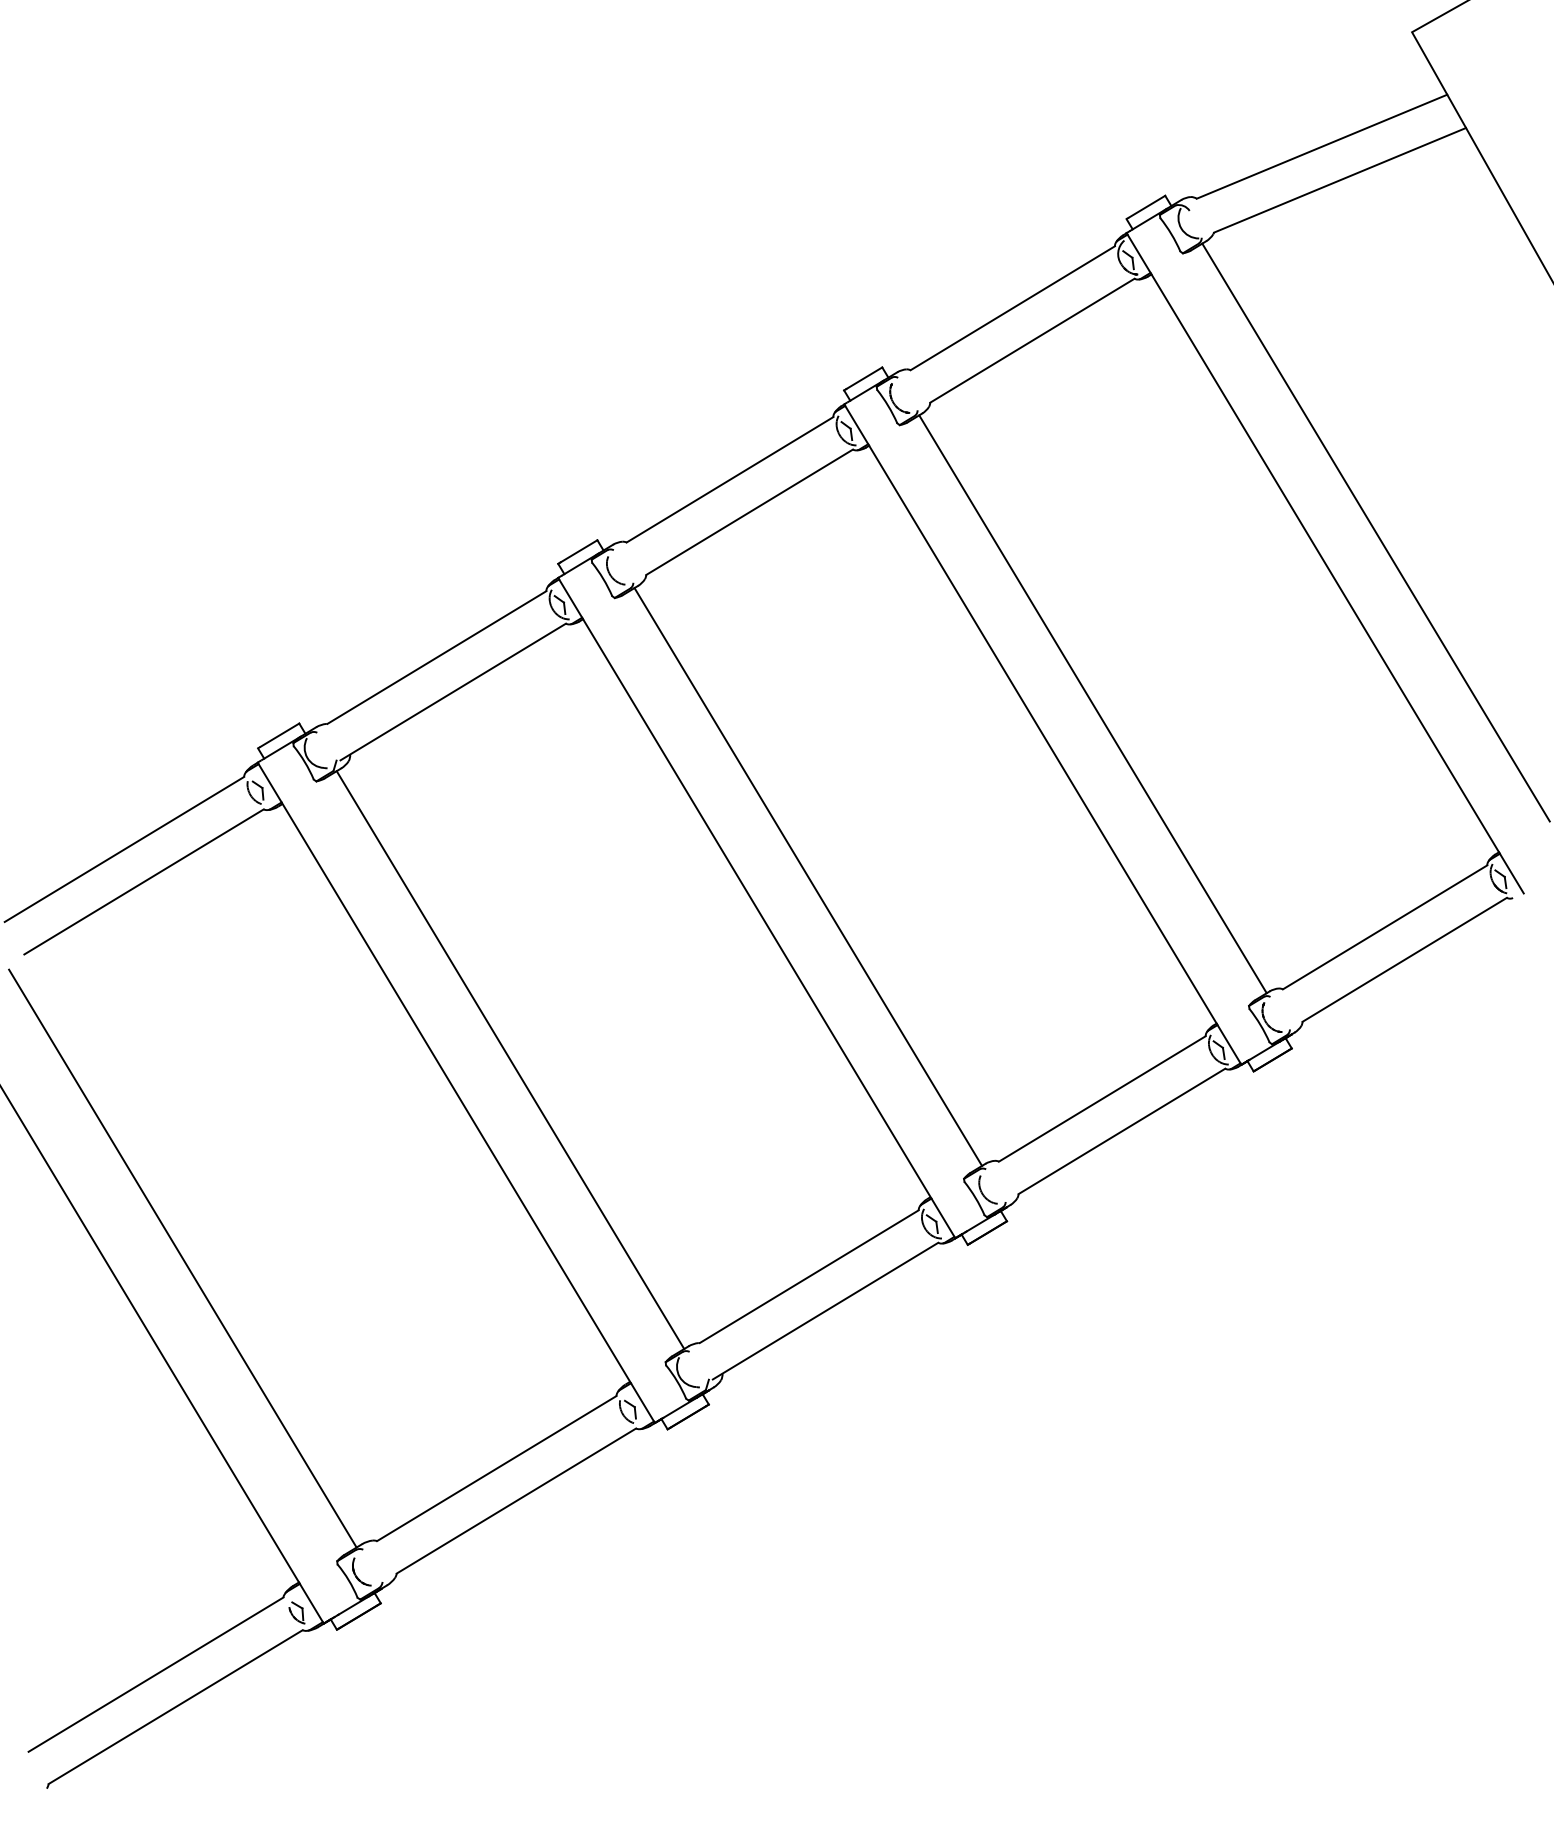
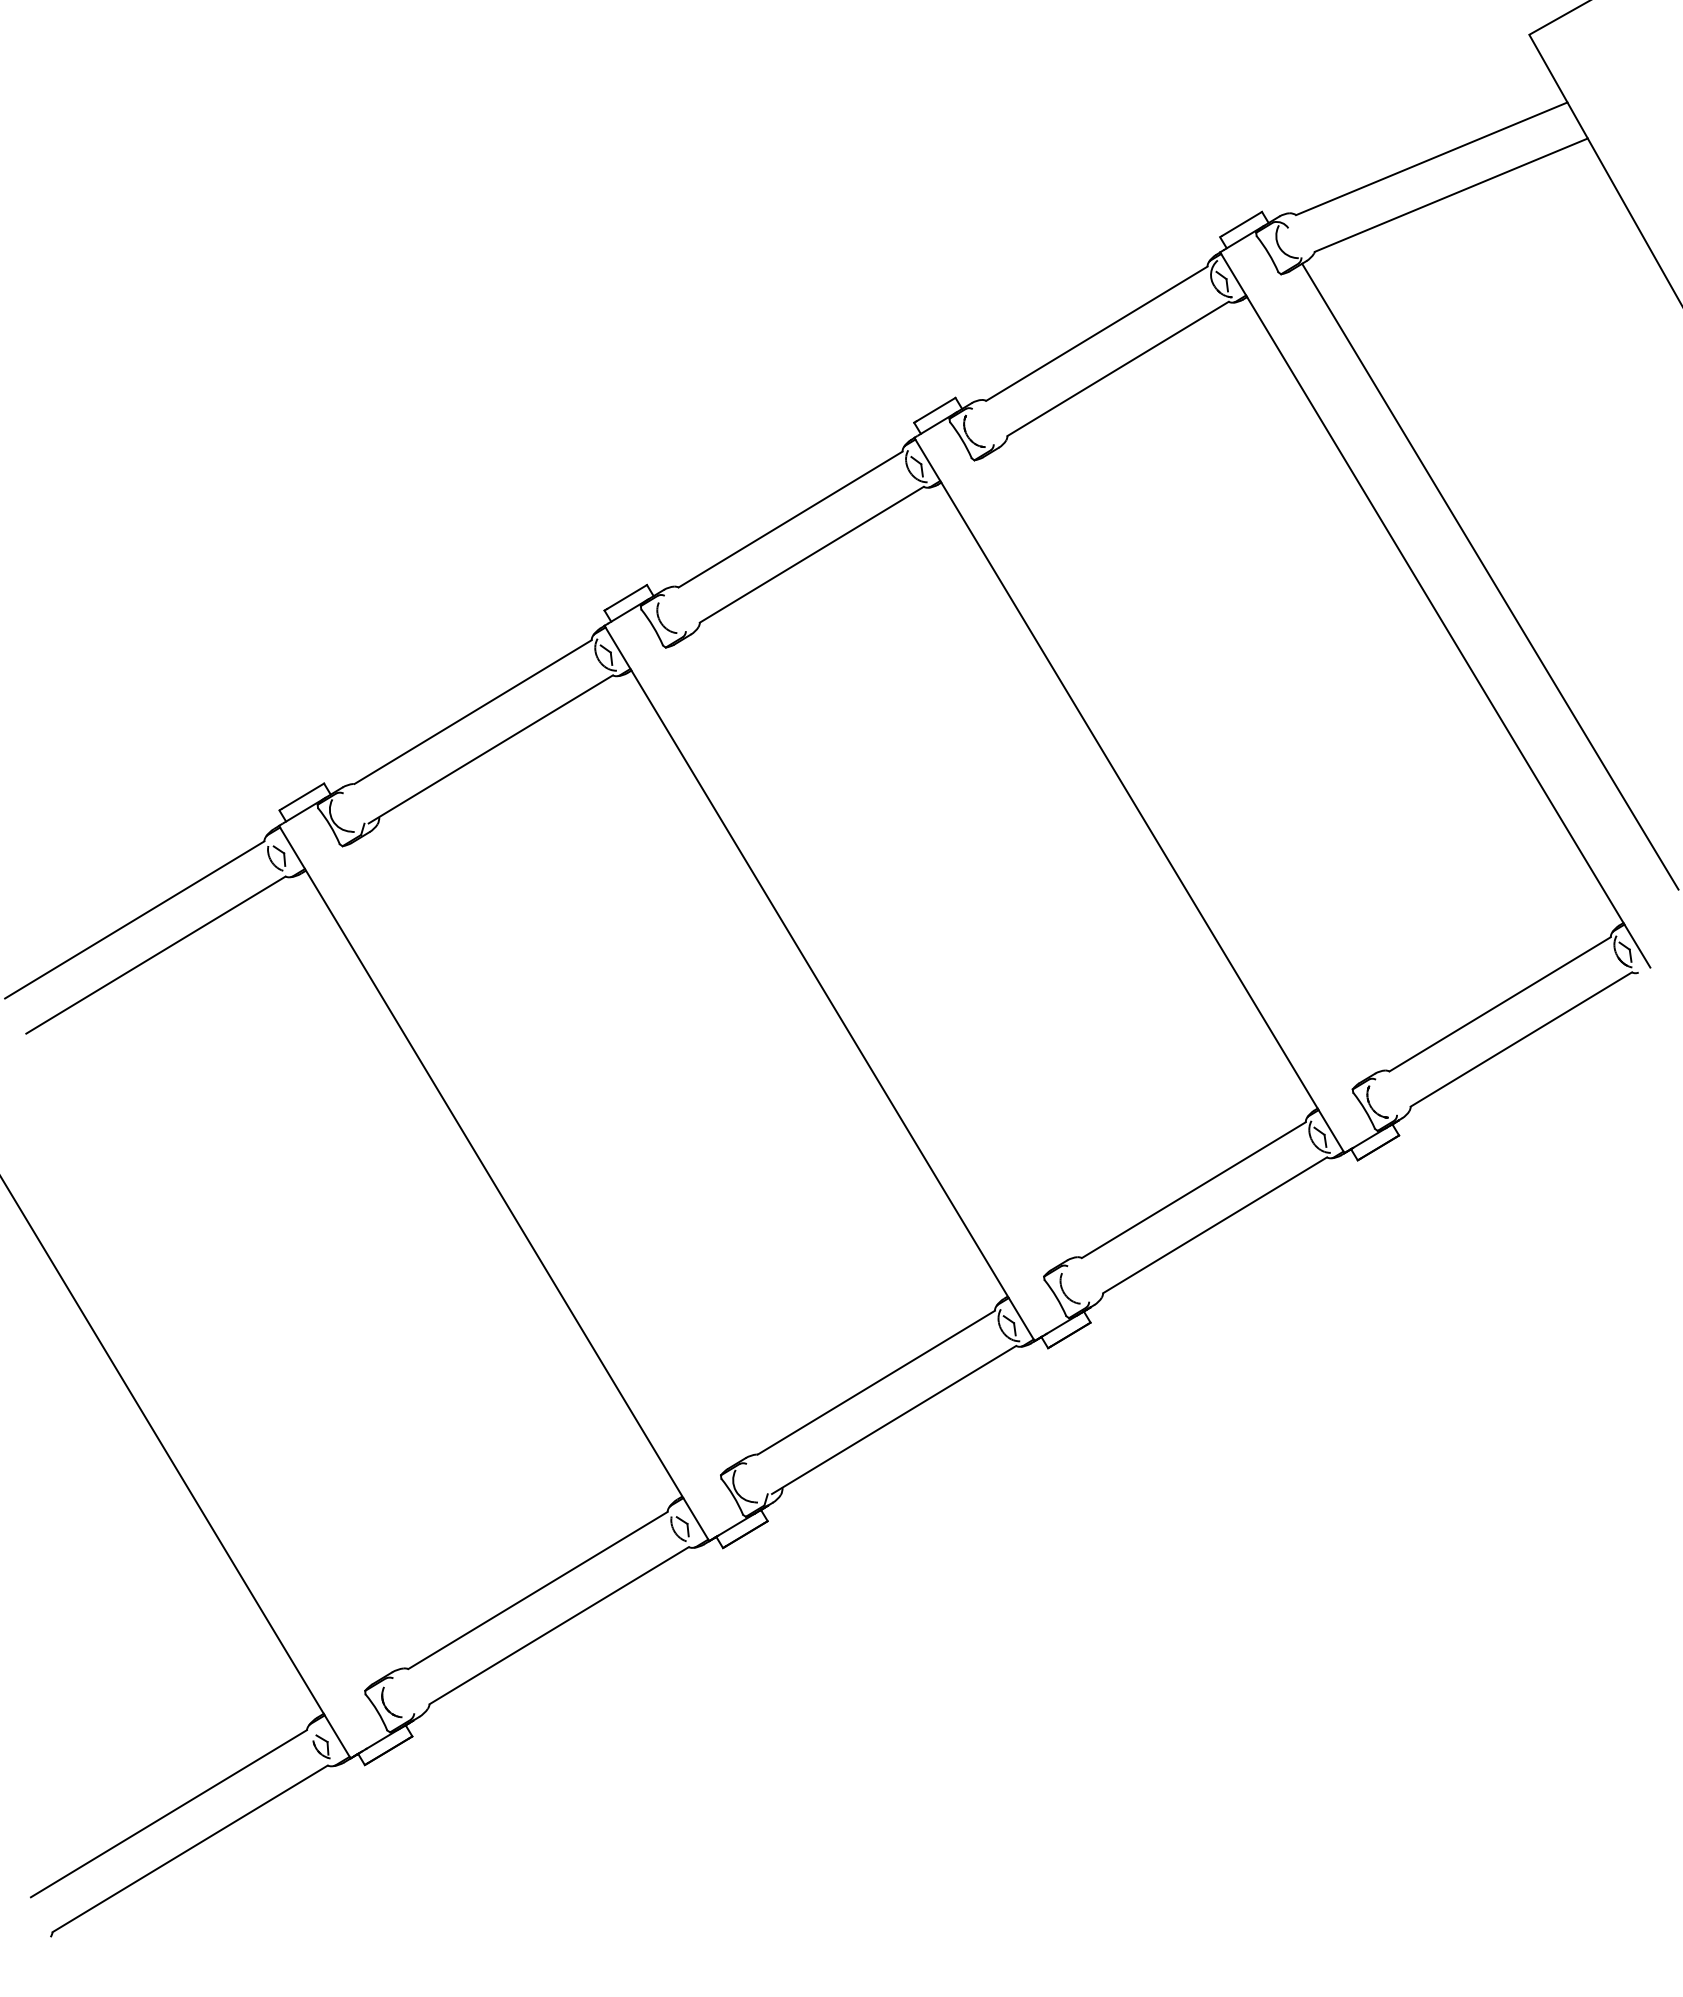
line: (1092, 704) -> (1183, 762), removed
line: (808, 876) -> (875, 949), removed
line: (510, 1060) -> (552, 1148), removed
line: (182, 1258) -> (197, 1362), removed

